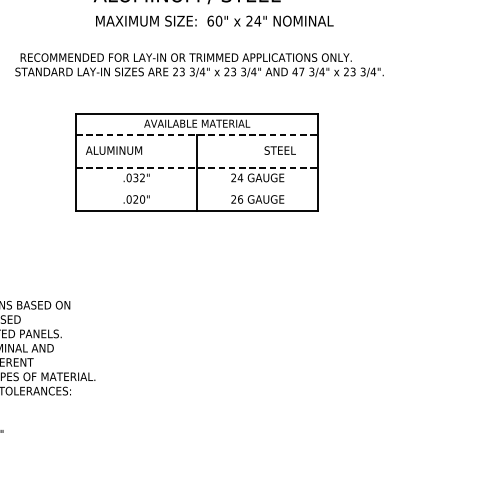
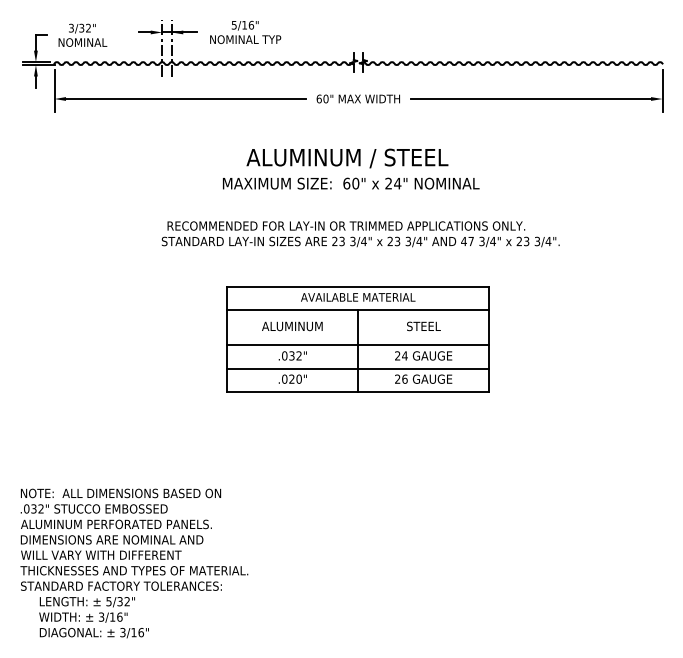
text: (215, 21) -> (351, 183), moved
line: (197, 134) -> (358, 309), dashed -> solid
text: (114, 150) -> (292, 326), moved
text: (279, 150) -> (423, 326), moved
line: (197, 168) -> (358, 345), dashed -> solid
line: (196, 189) -> (357, 368), added

